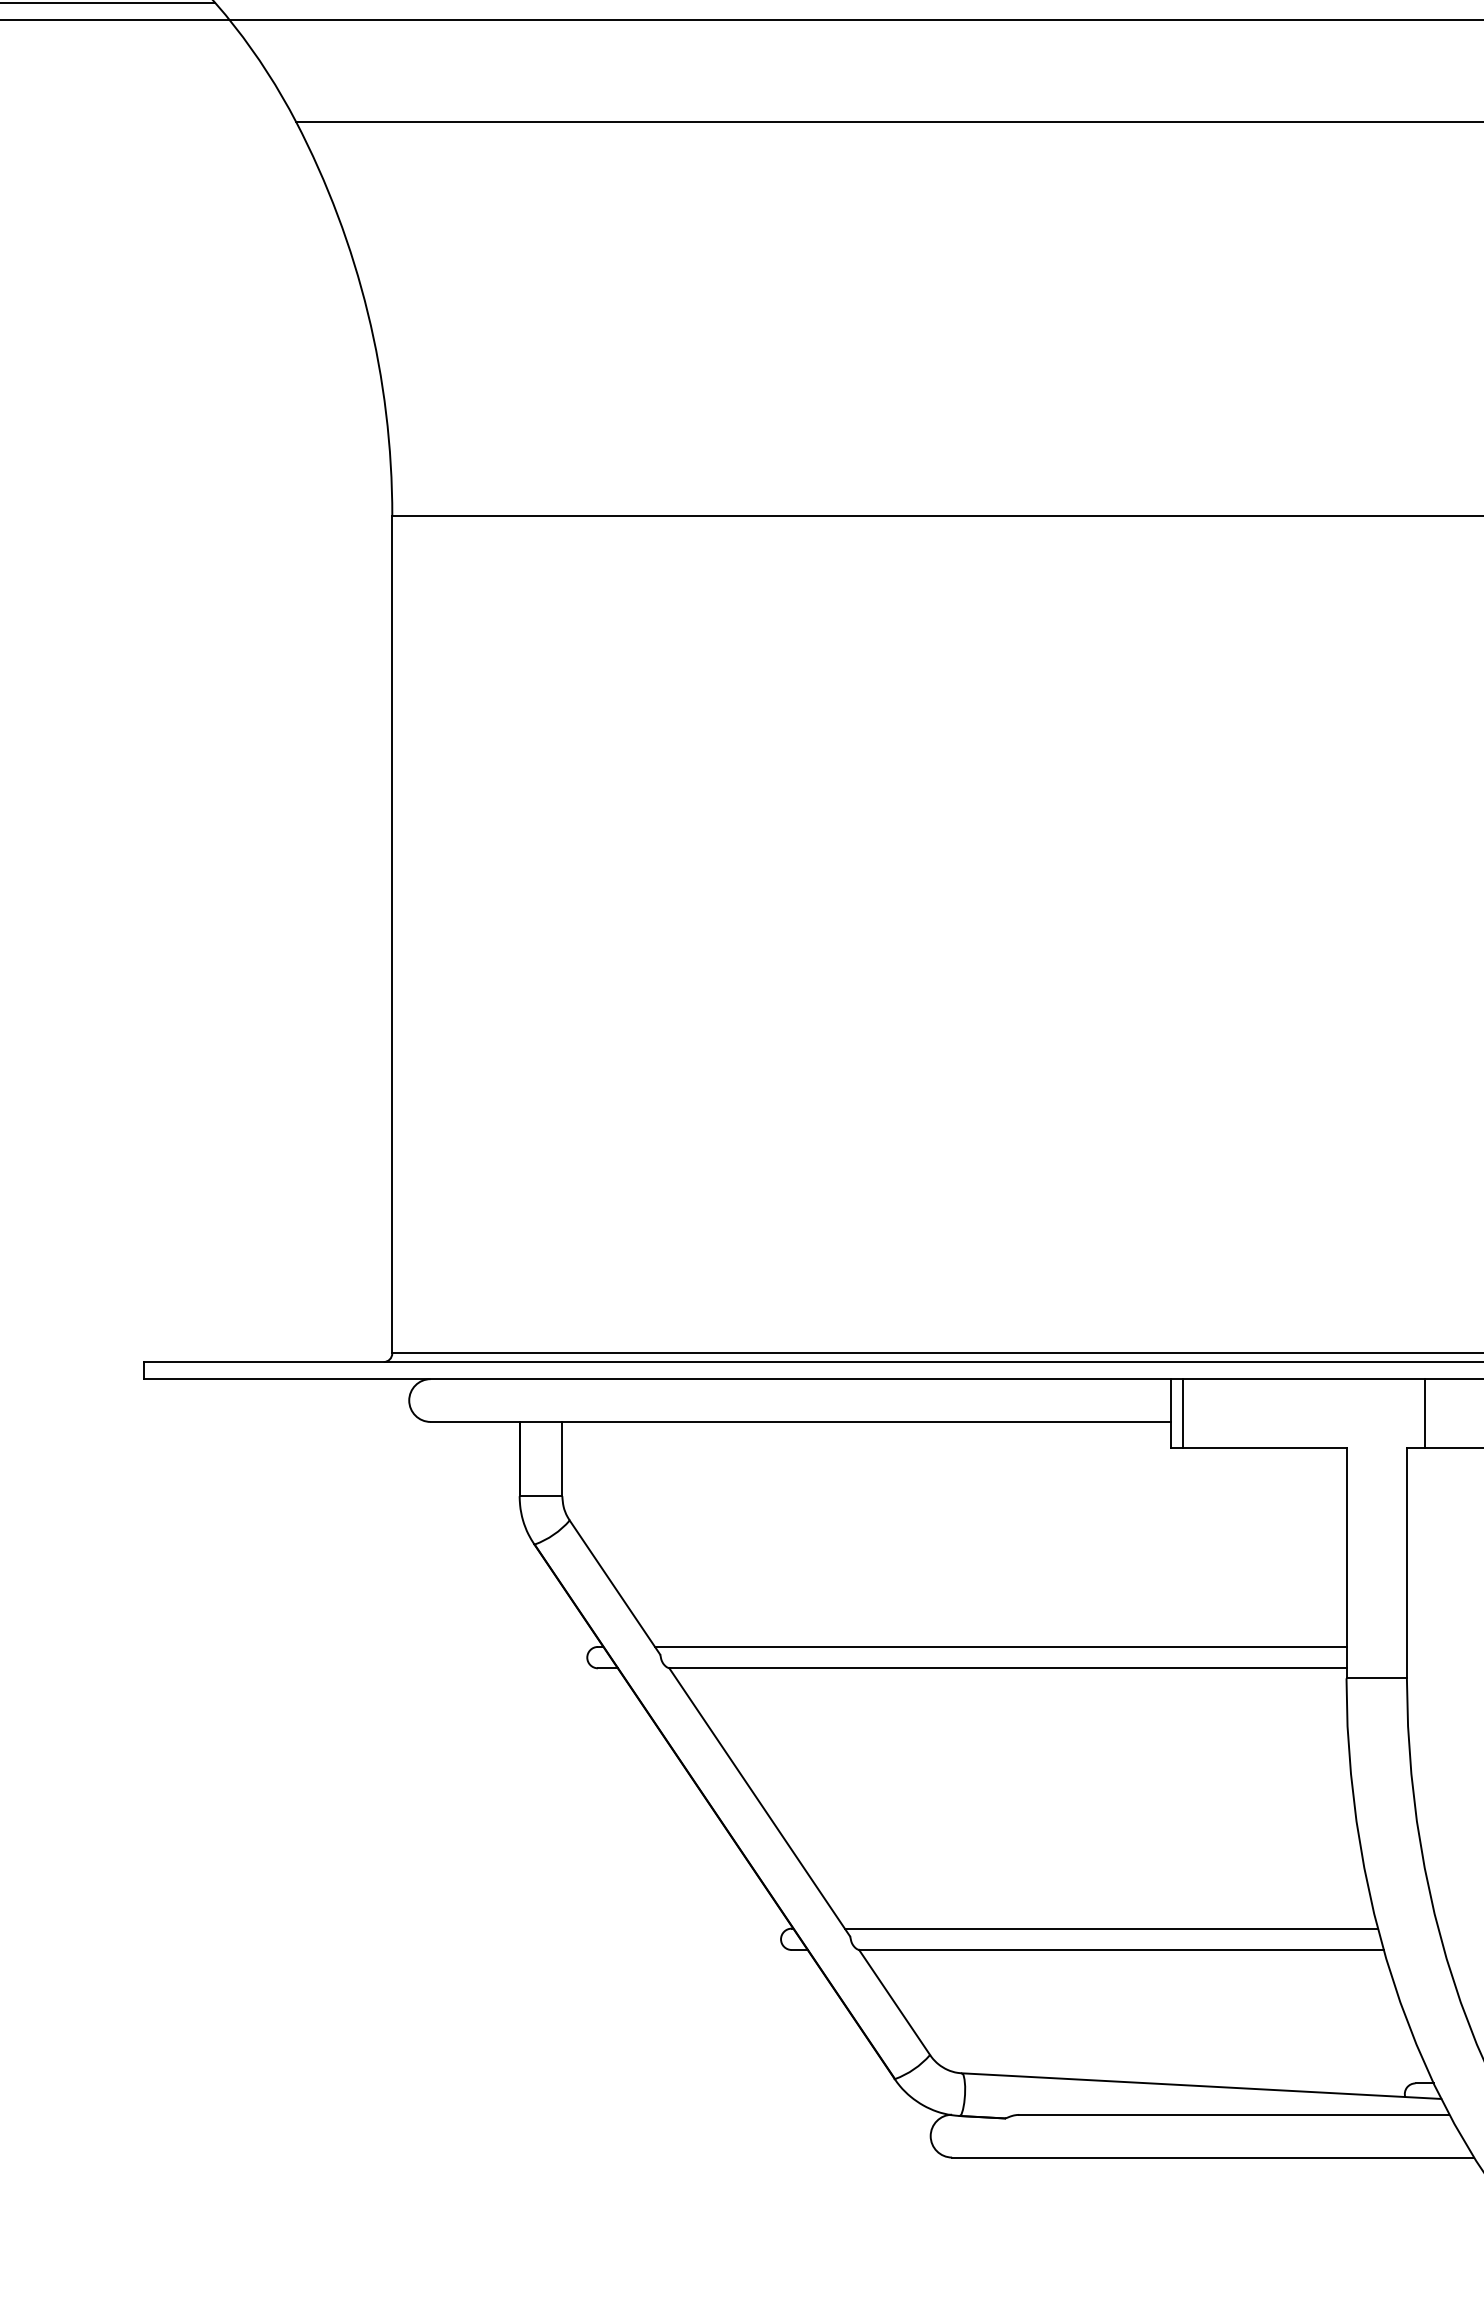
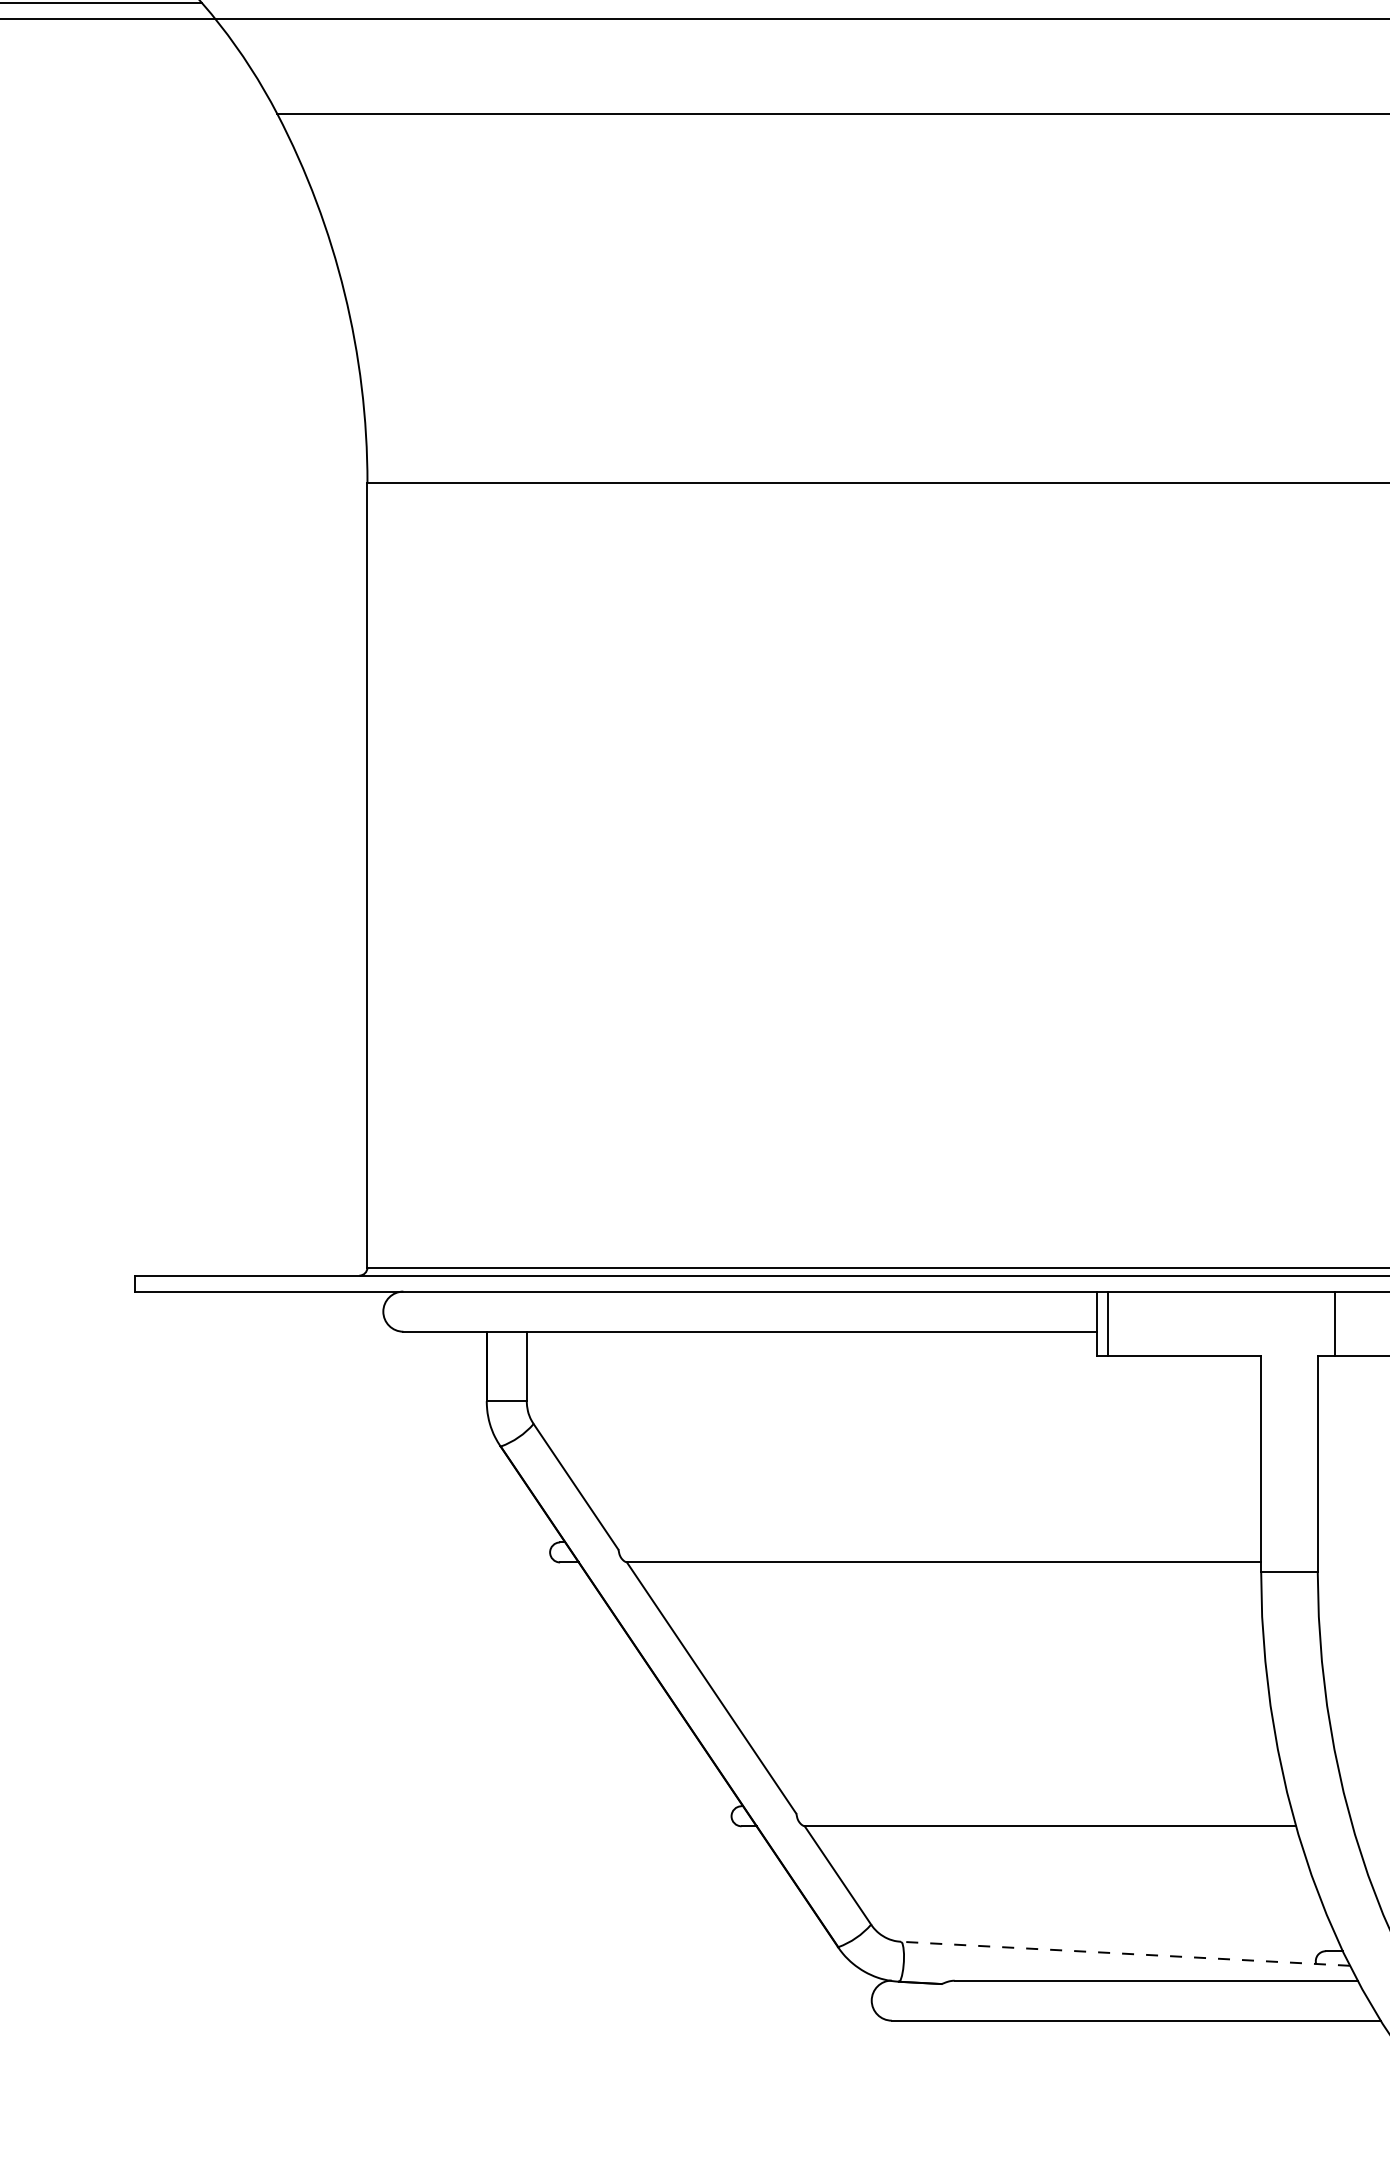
line: (1000, 1647) -> (937, 1542), removed
line: (1110, 1928) -> (1040, 1806), removed
line: (1201, 2085) -> (1125, 1953), solid -> dashed

